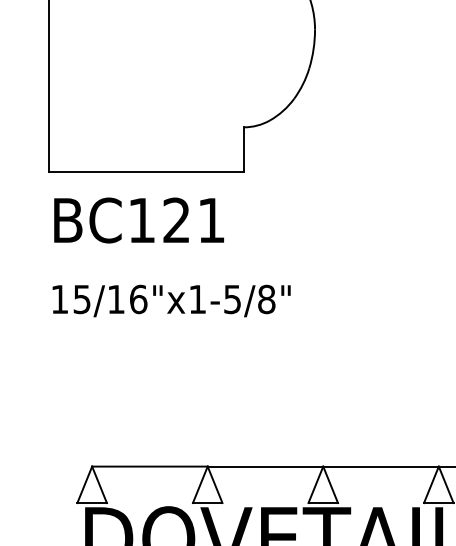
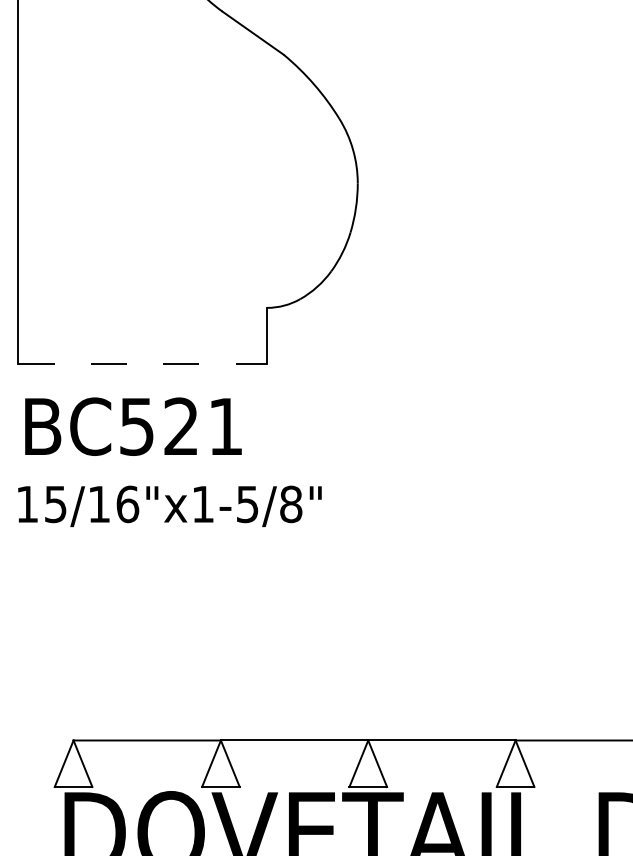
line: (146, 171) -> (143, 364), solid -> dashed
text: (141, 220) -> (136, 426), BC121 -> BC521
text: (171, 301) -> (169, 506), moved

